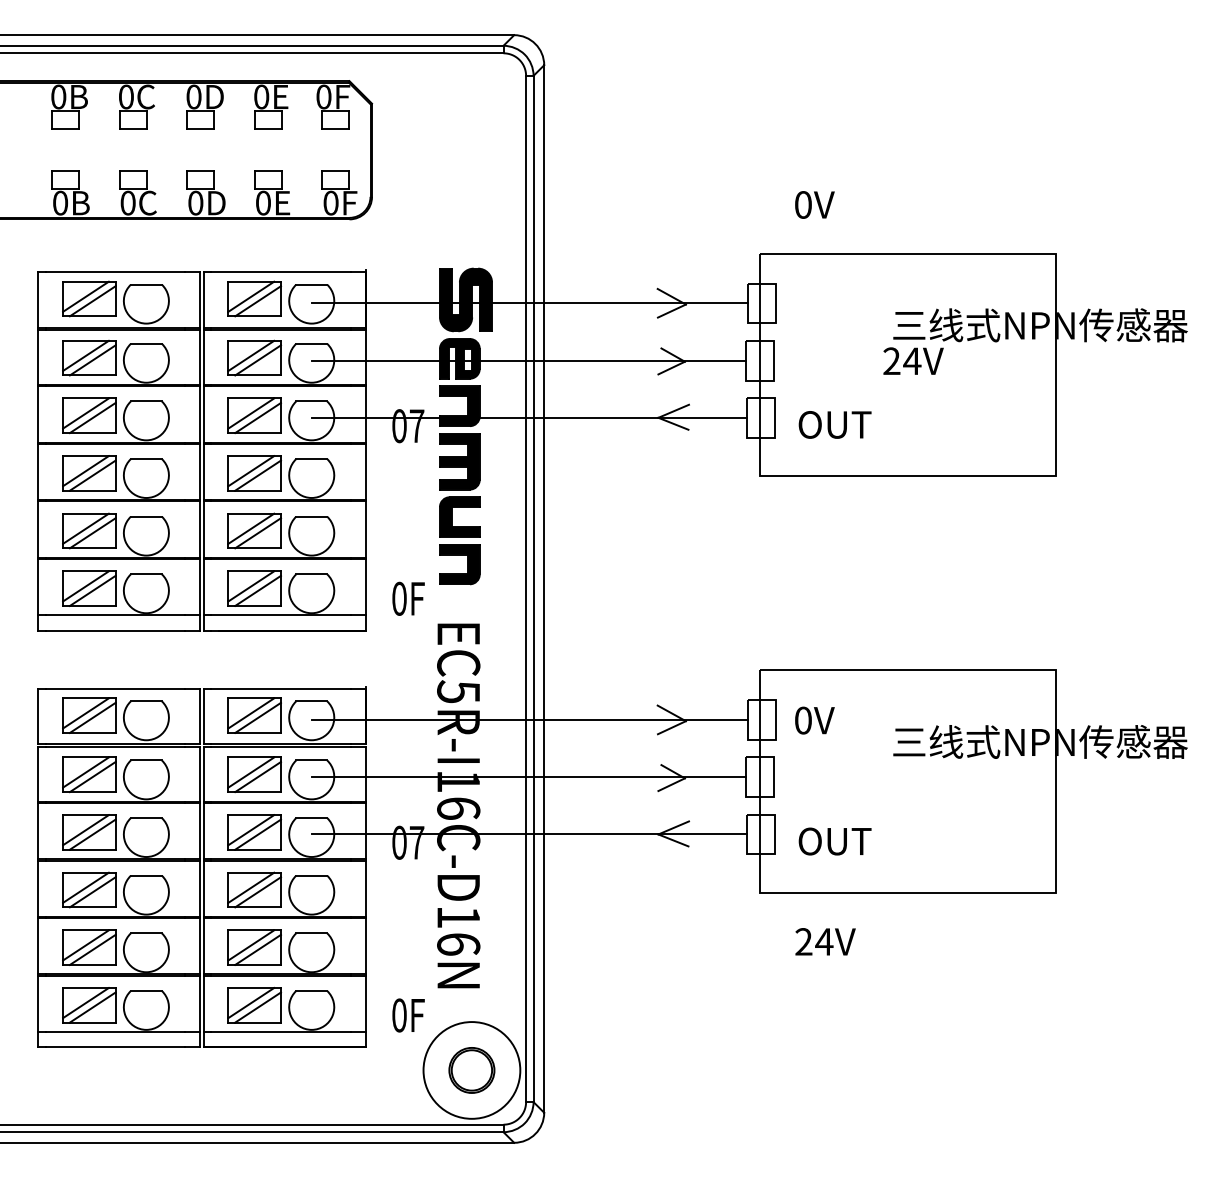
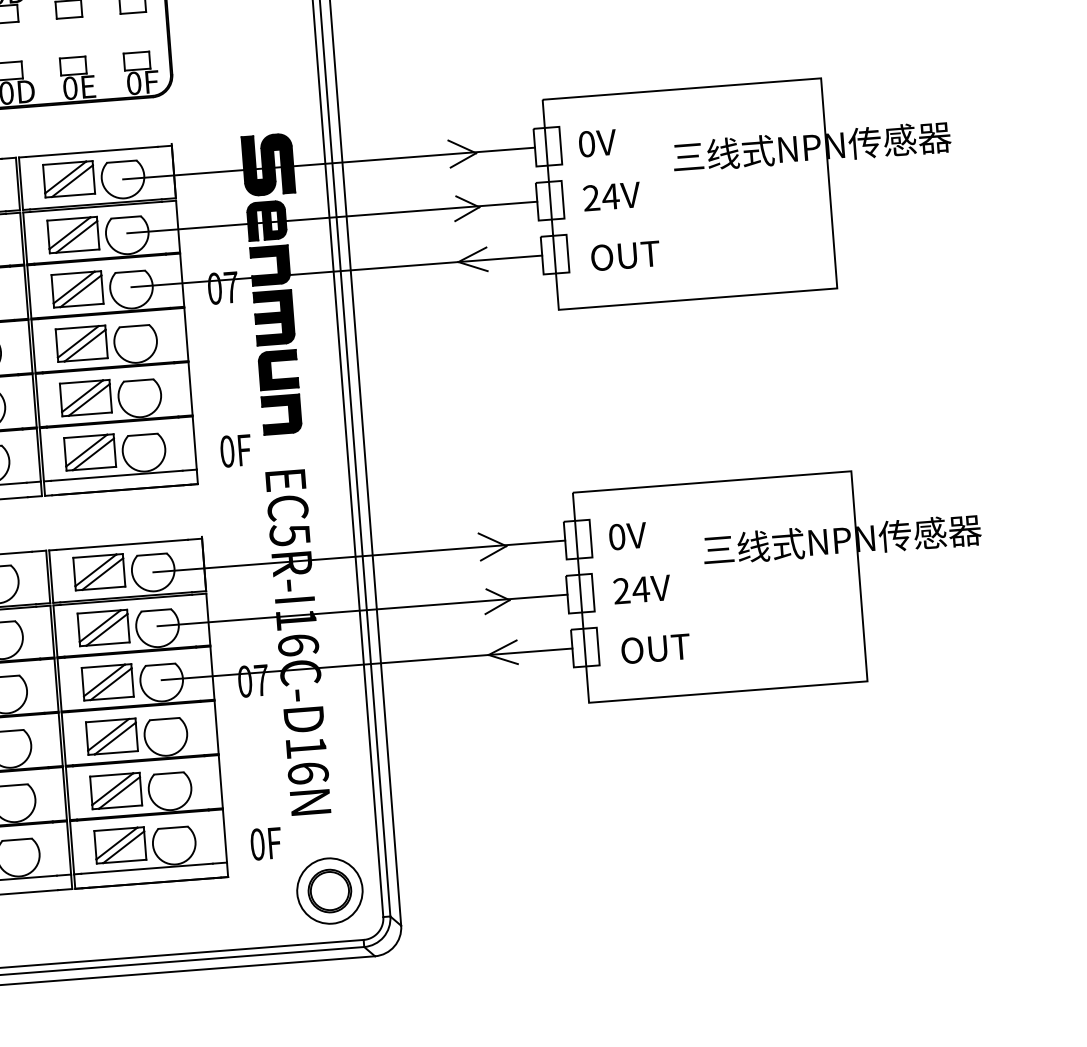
text: (814, 204) -> (597, 142), moved
text: (913, 360) -> (611, 195), moved
text: (825, 941) -> (642, 589), moved
circle: (471, 1070) -> (329, 891), size x0.71

